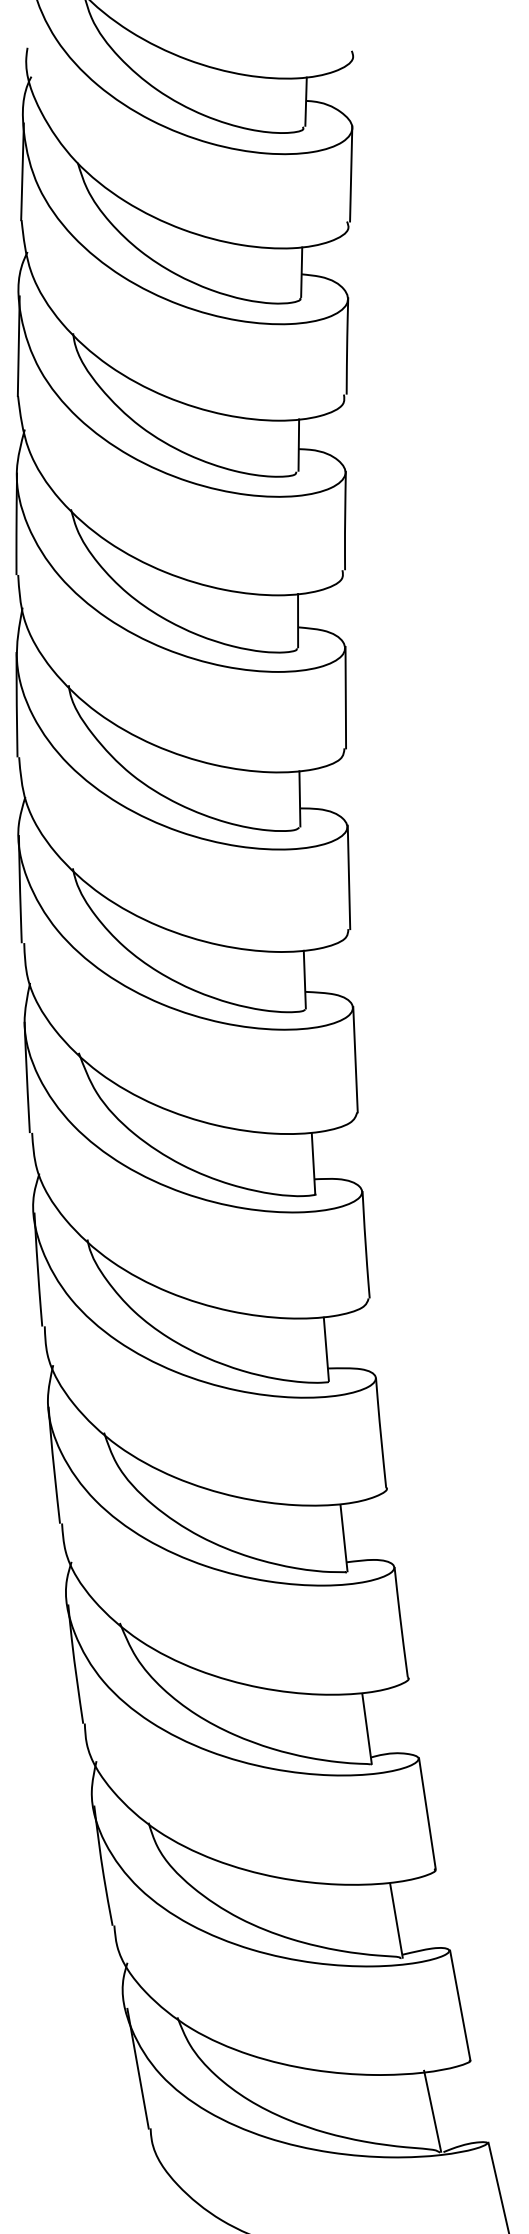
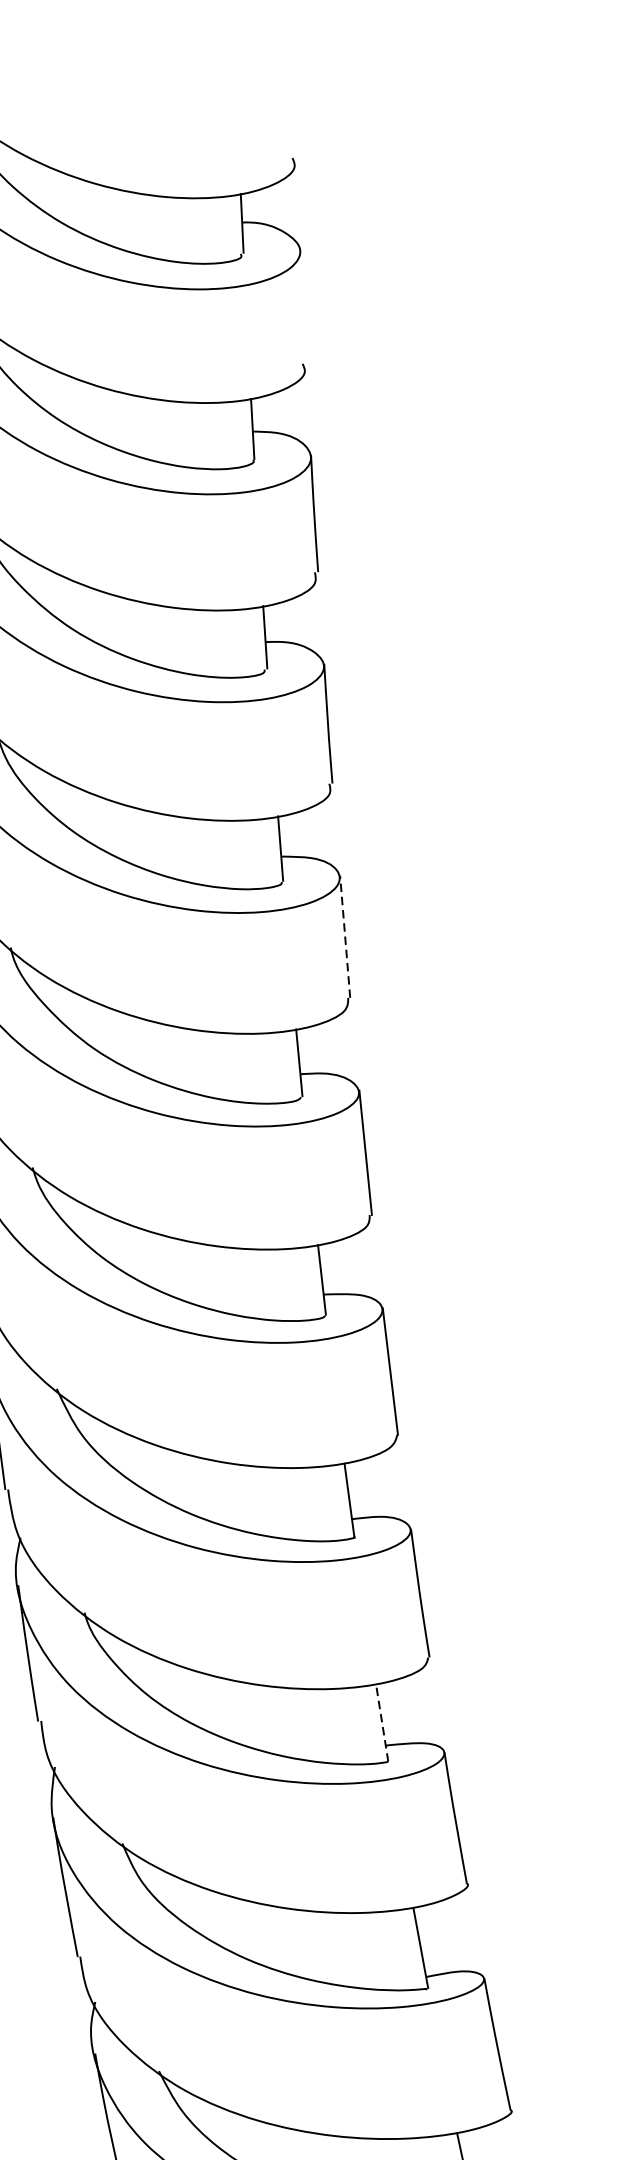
line: (351, 173) -> (303, 305), removed
line: (345, 697) -> (344, 936), solid -> dashed
line: (326, 1348) -> (382, 1721), solid -> dashed

